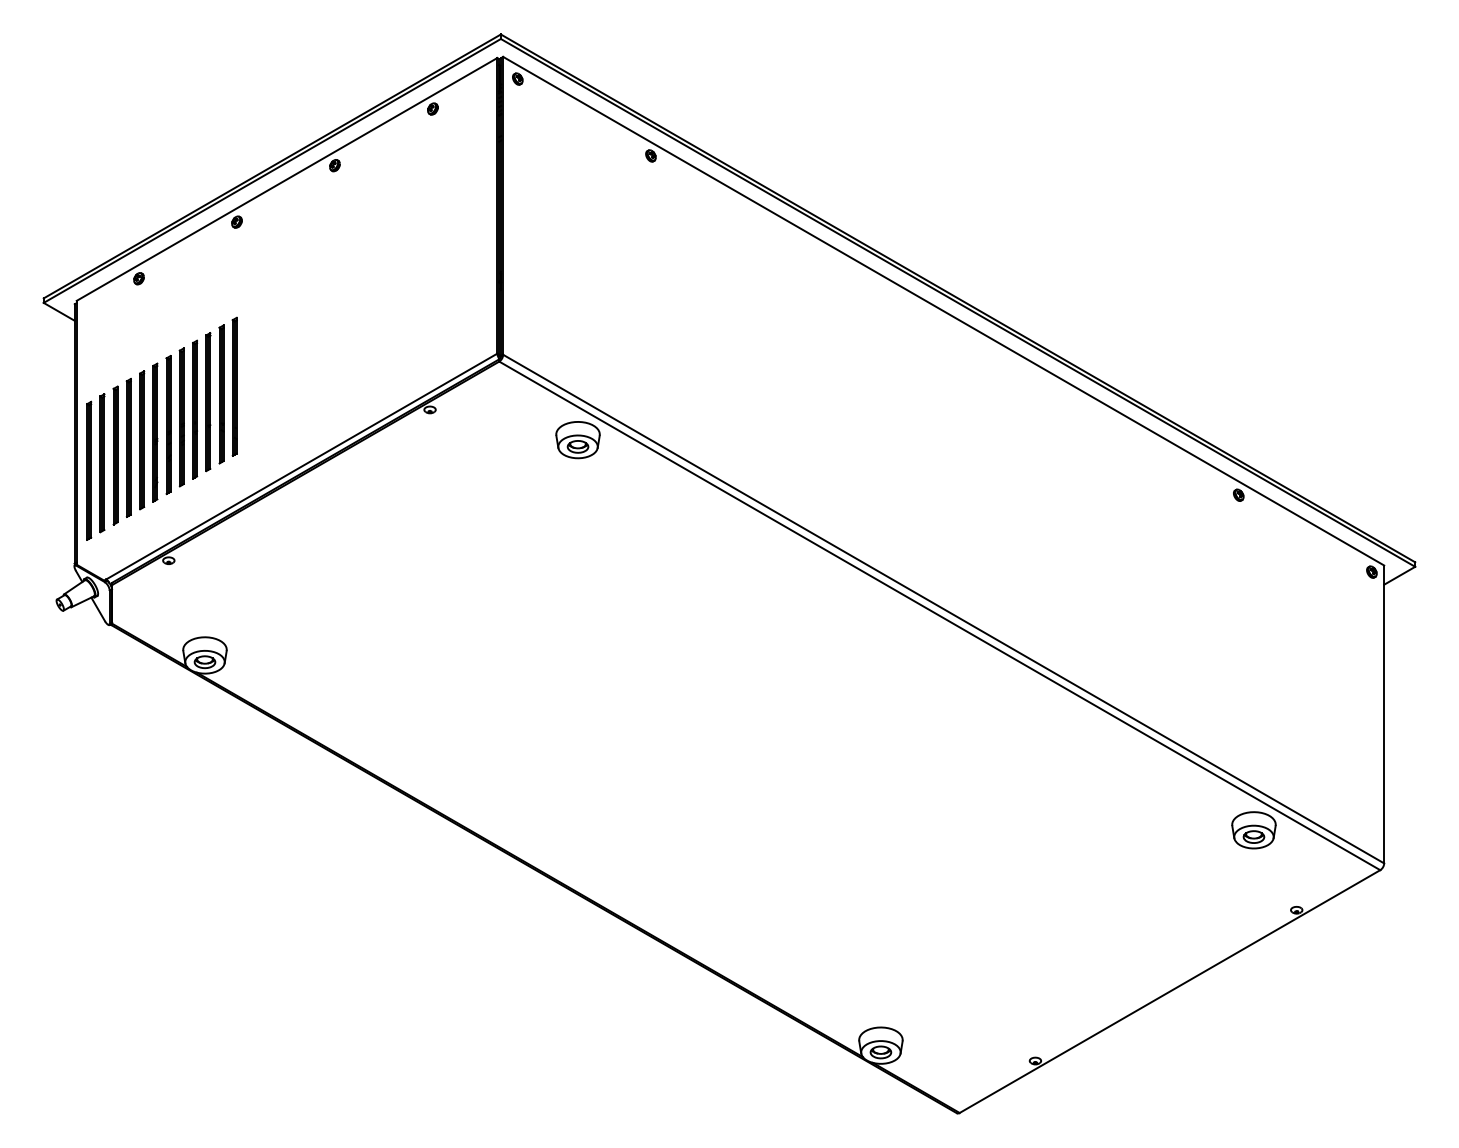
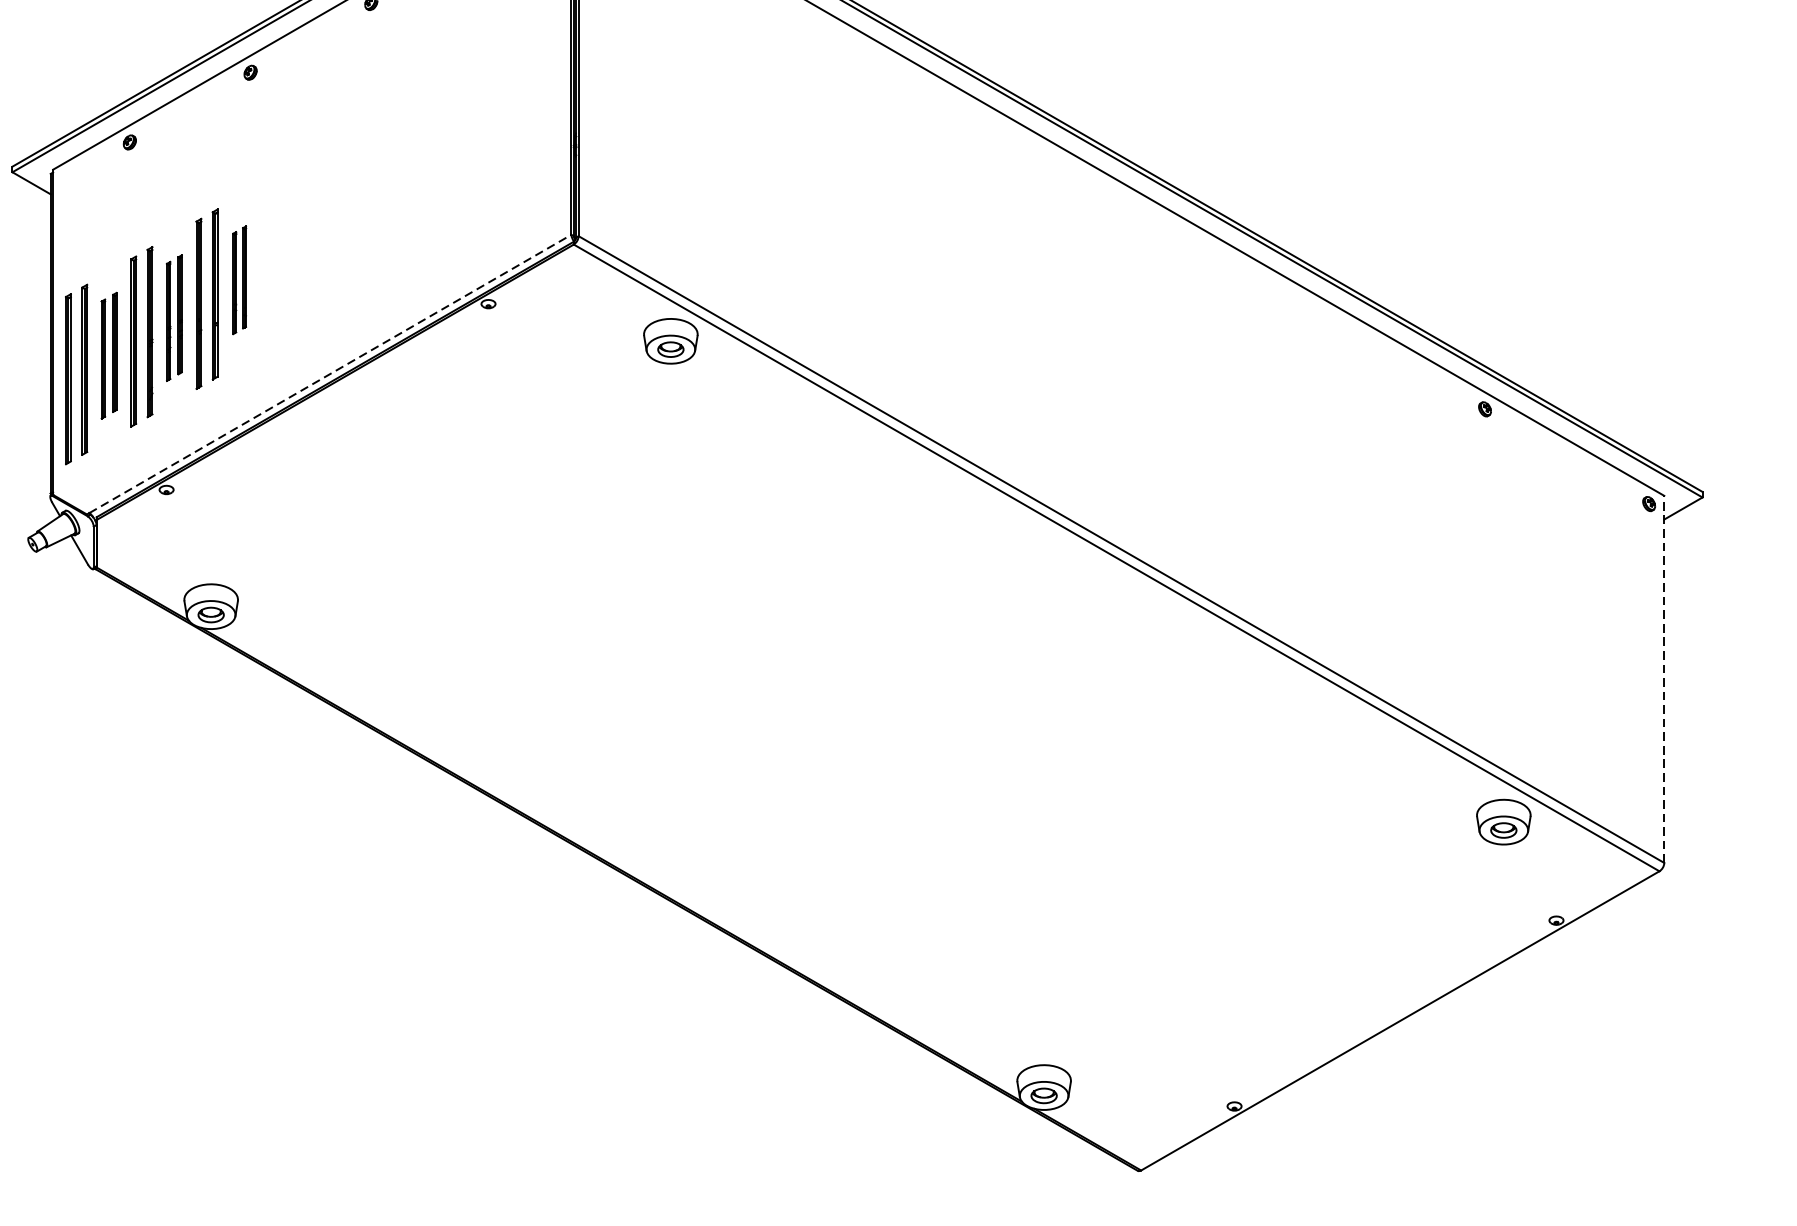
part: (227, 390) -> (238, 280), size x0.6
part: (174, 421) -> (173, 318), size x0.7
part: (121, 451) -> (108, 355), size x0.7
line: (301, 466) -> (330, 373), solid -> dashed
line: (1384, 714) -> (1664, 679), solid -> dashed

